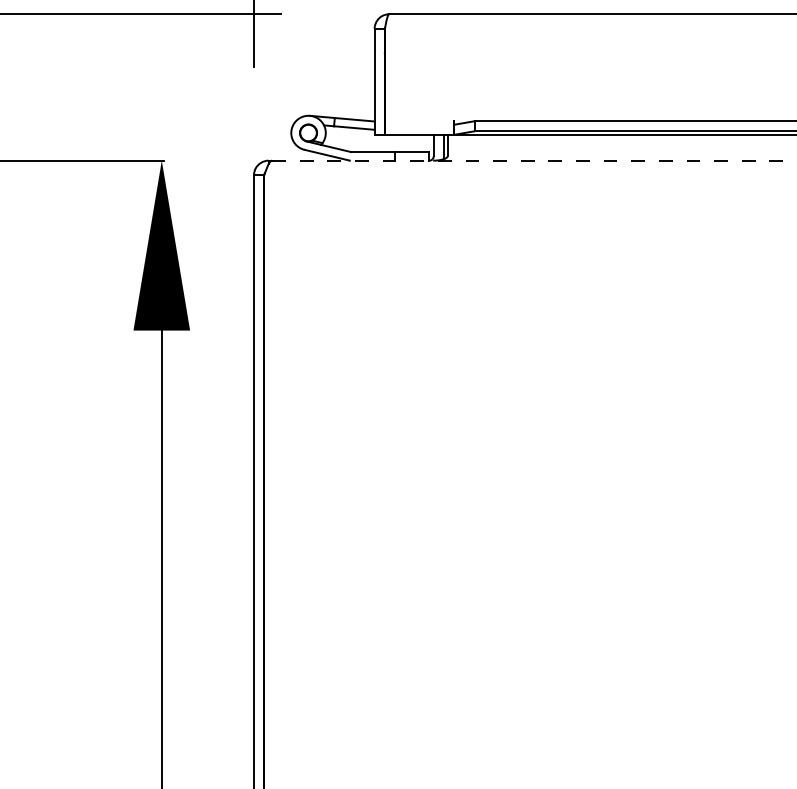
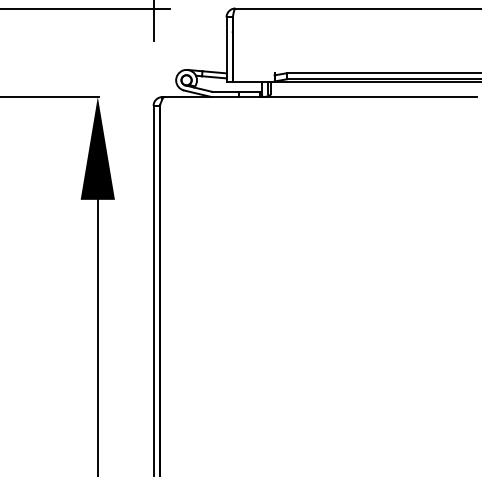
line: (531, 161) -> (321, 97), dashed -> solid

